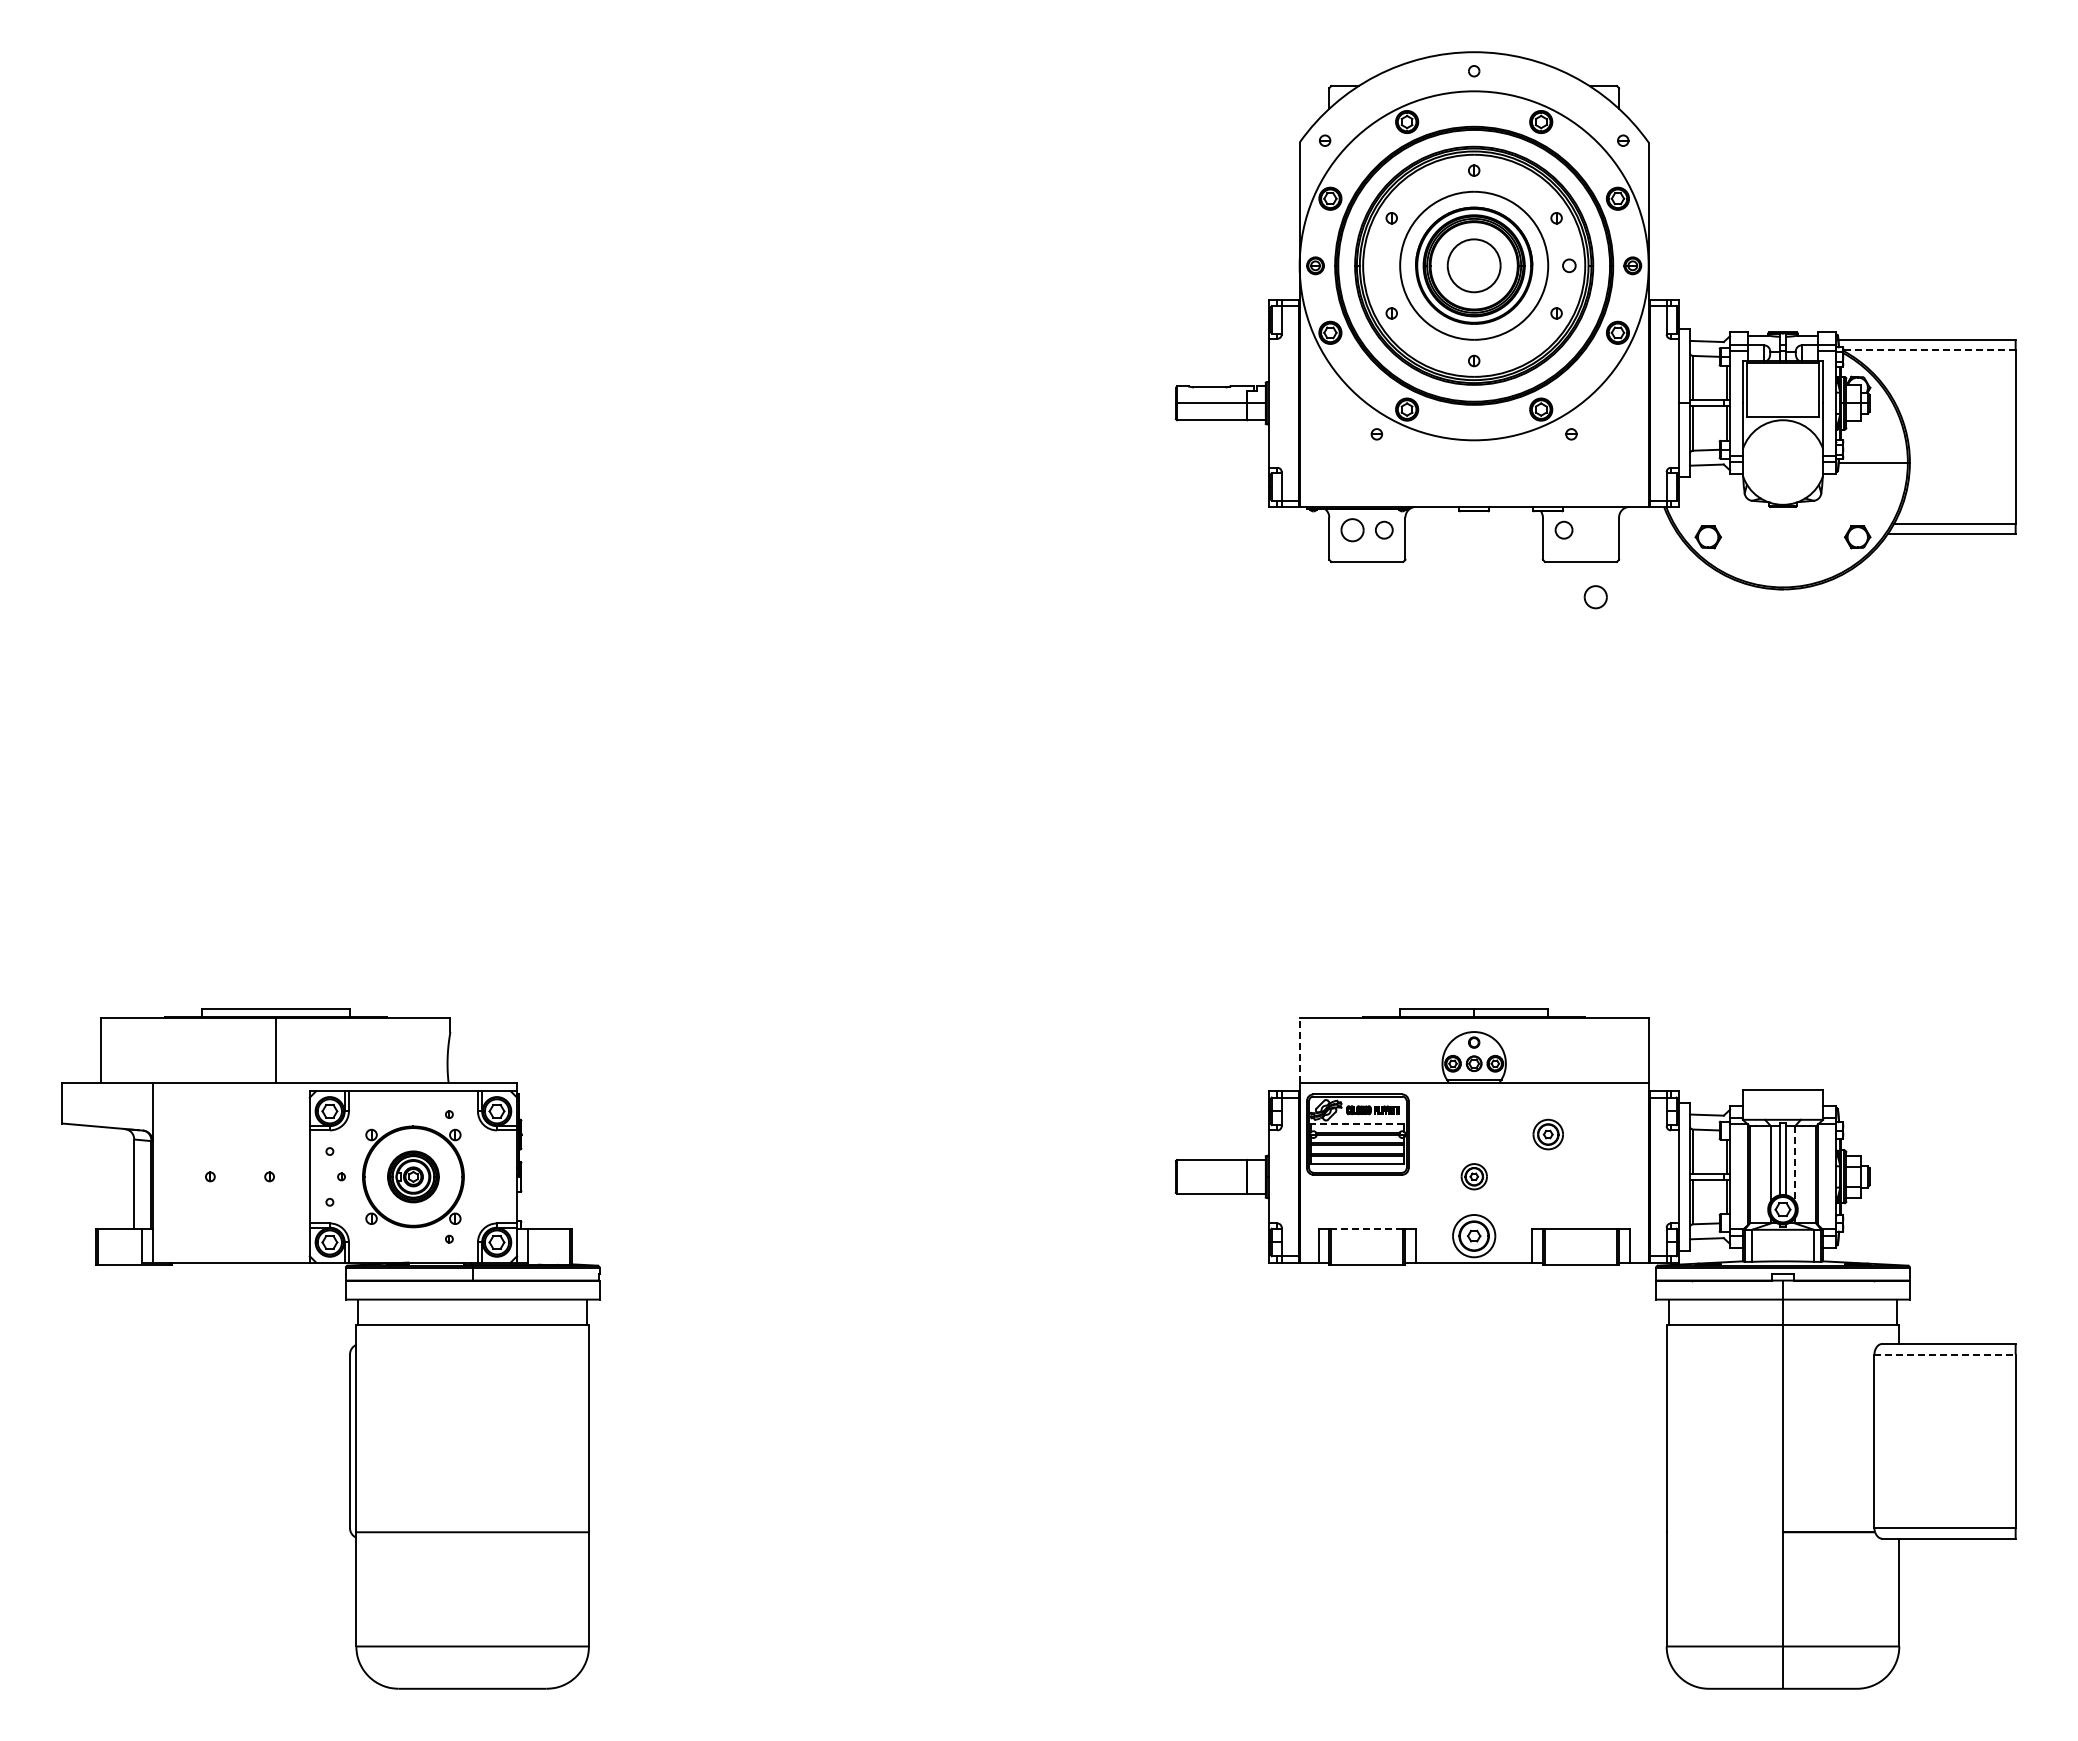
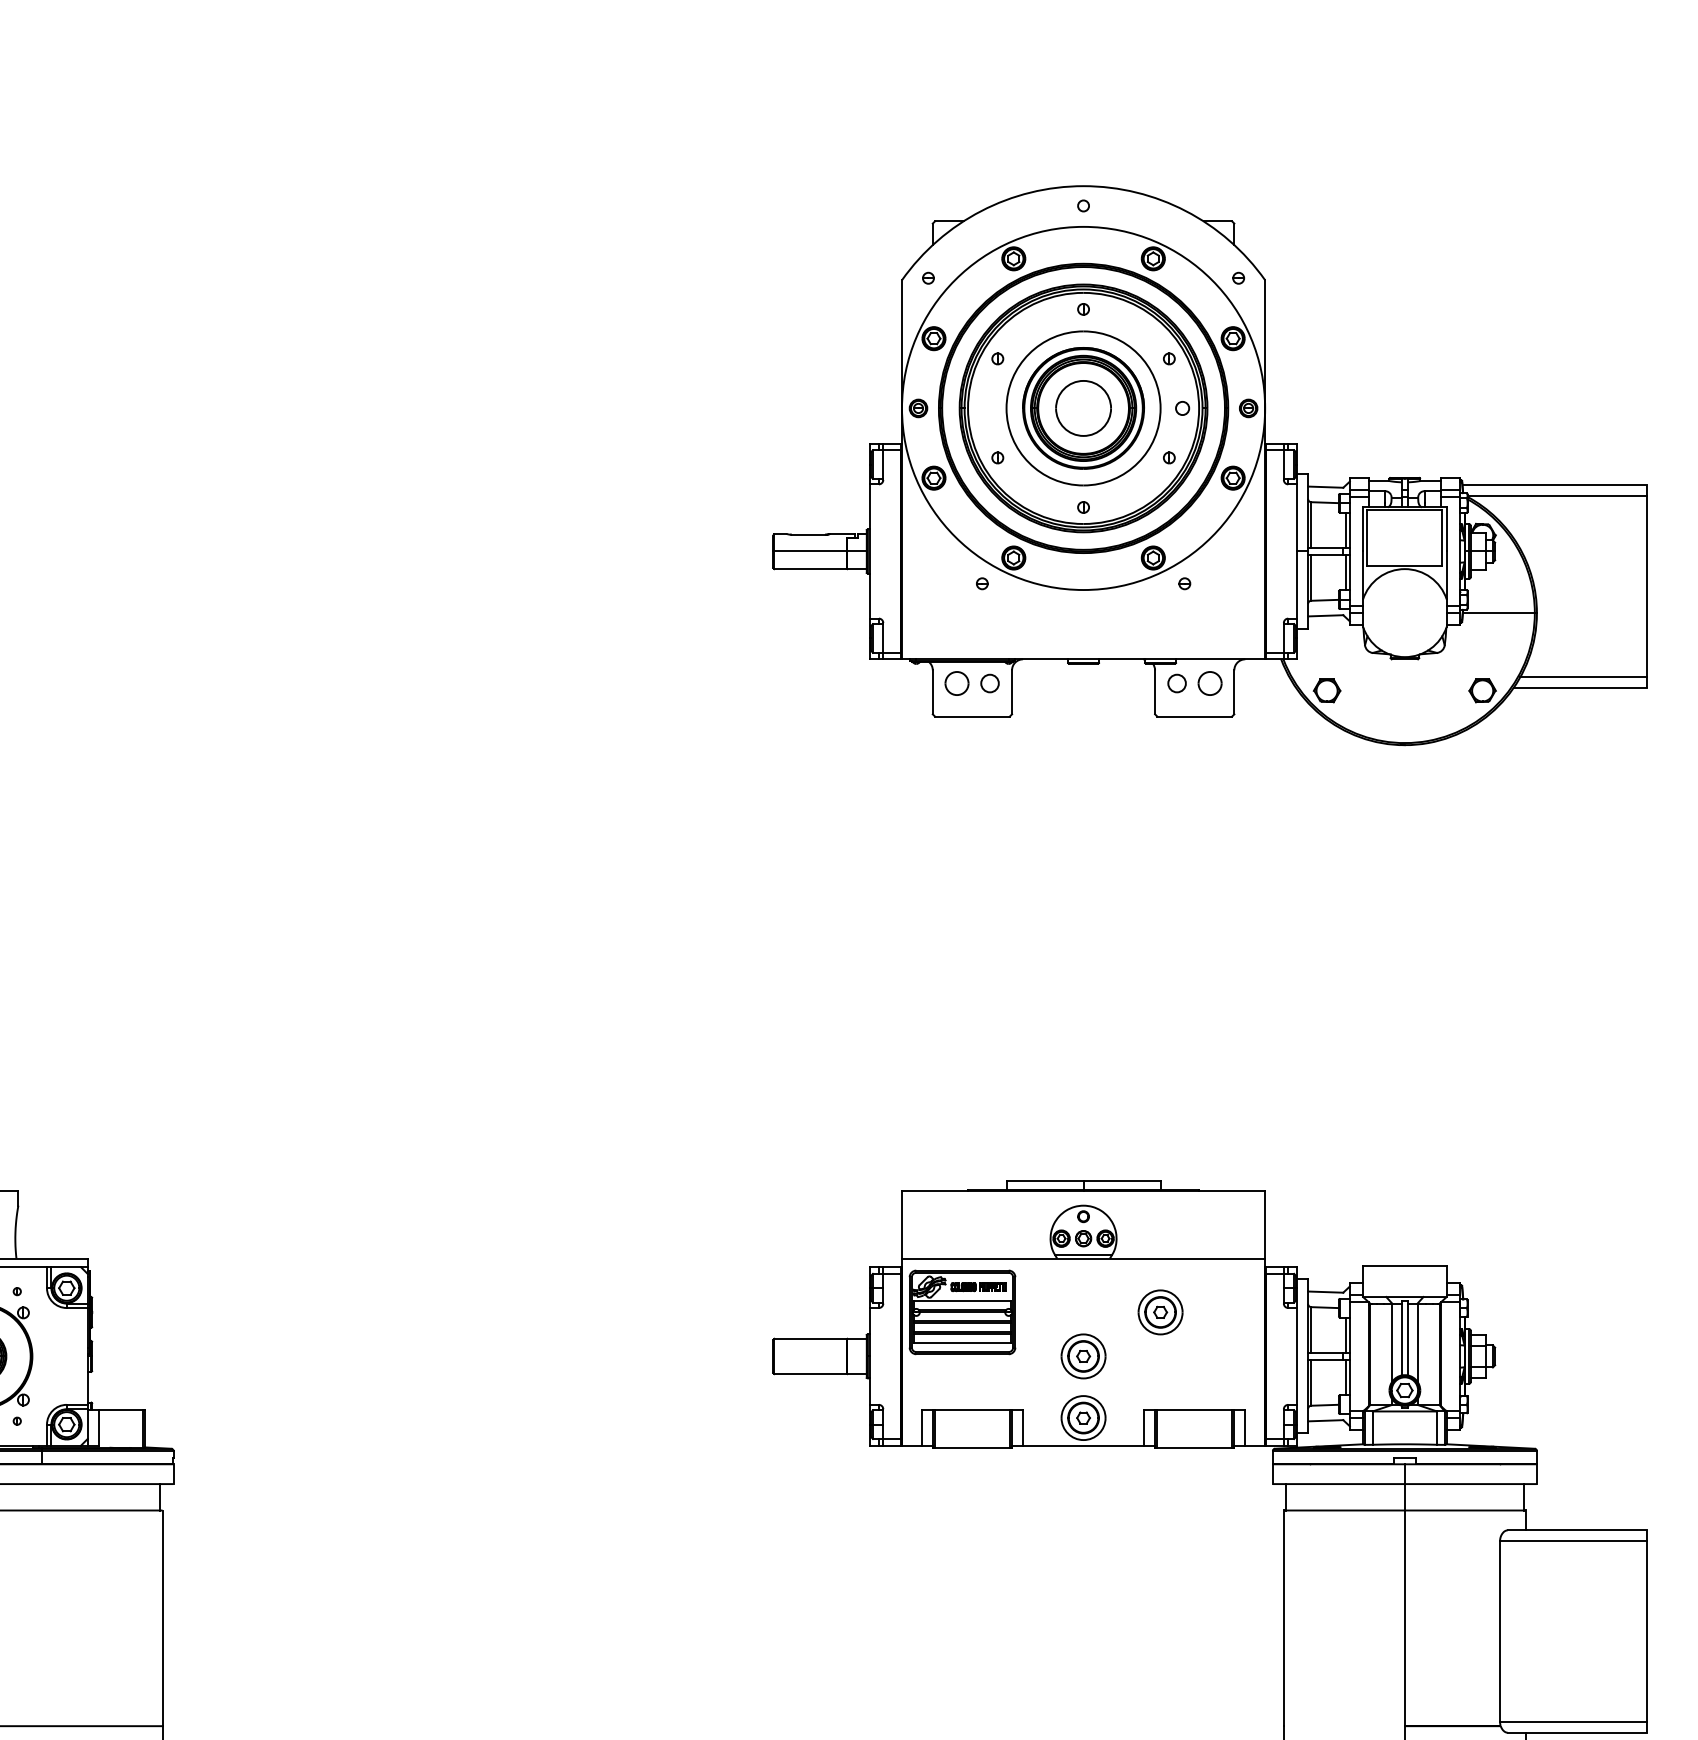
line: (1928, 350) -> (1556, 496), dashed -> solid
part: (1595, 597) -> (1209, 683), moved
line: (1299, 1050) -> (901, 1224), dashed -> solid
line: (1357, 1124) -> (962, 1301), dashed -> solid
part: (1548, 1134) -> (1160, 1312), size x1.43
line: (1795, 1163) -> (1417, 1342), dashed -> solid
part: (1474, 1176) -> (1083, 1355), size x1.67
line: (1367, 1228) -> (972, 1410), dashed -> solid
line: (1945, 1354) -> (1573, 1541), dashed -> solid

